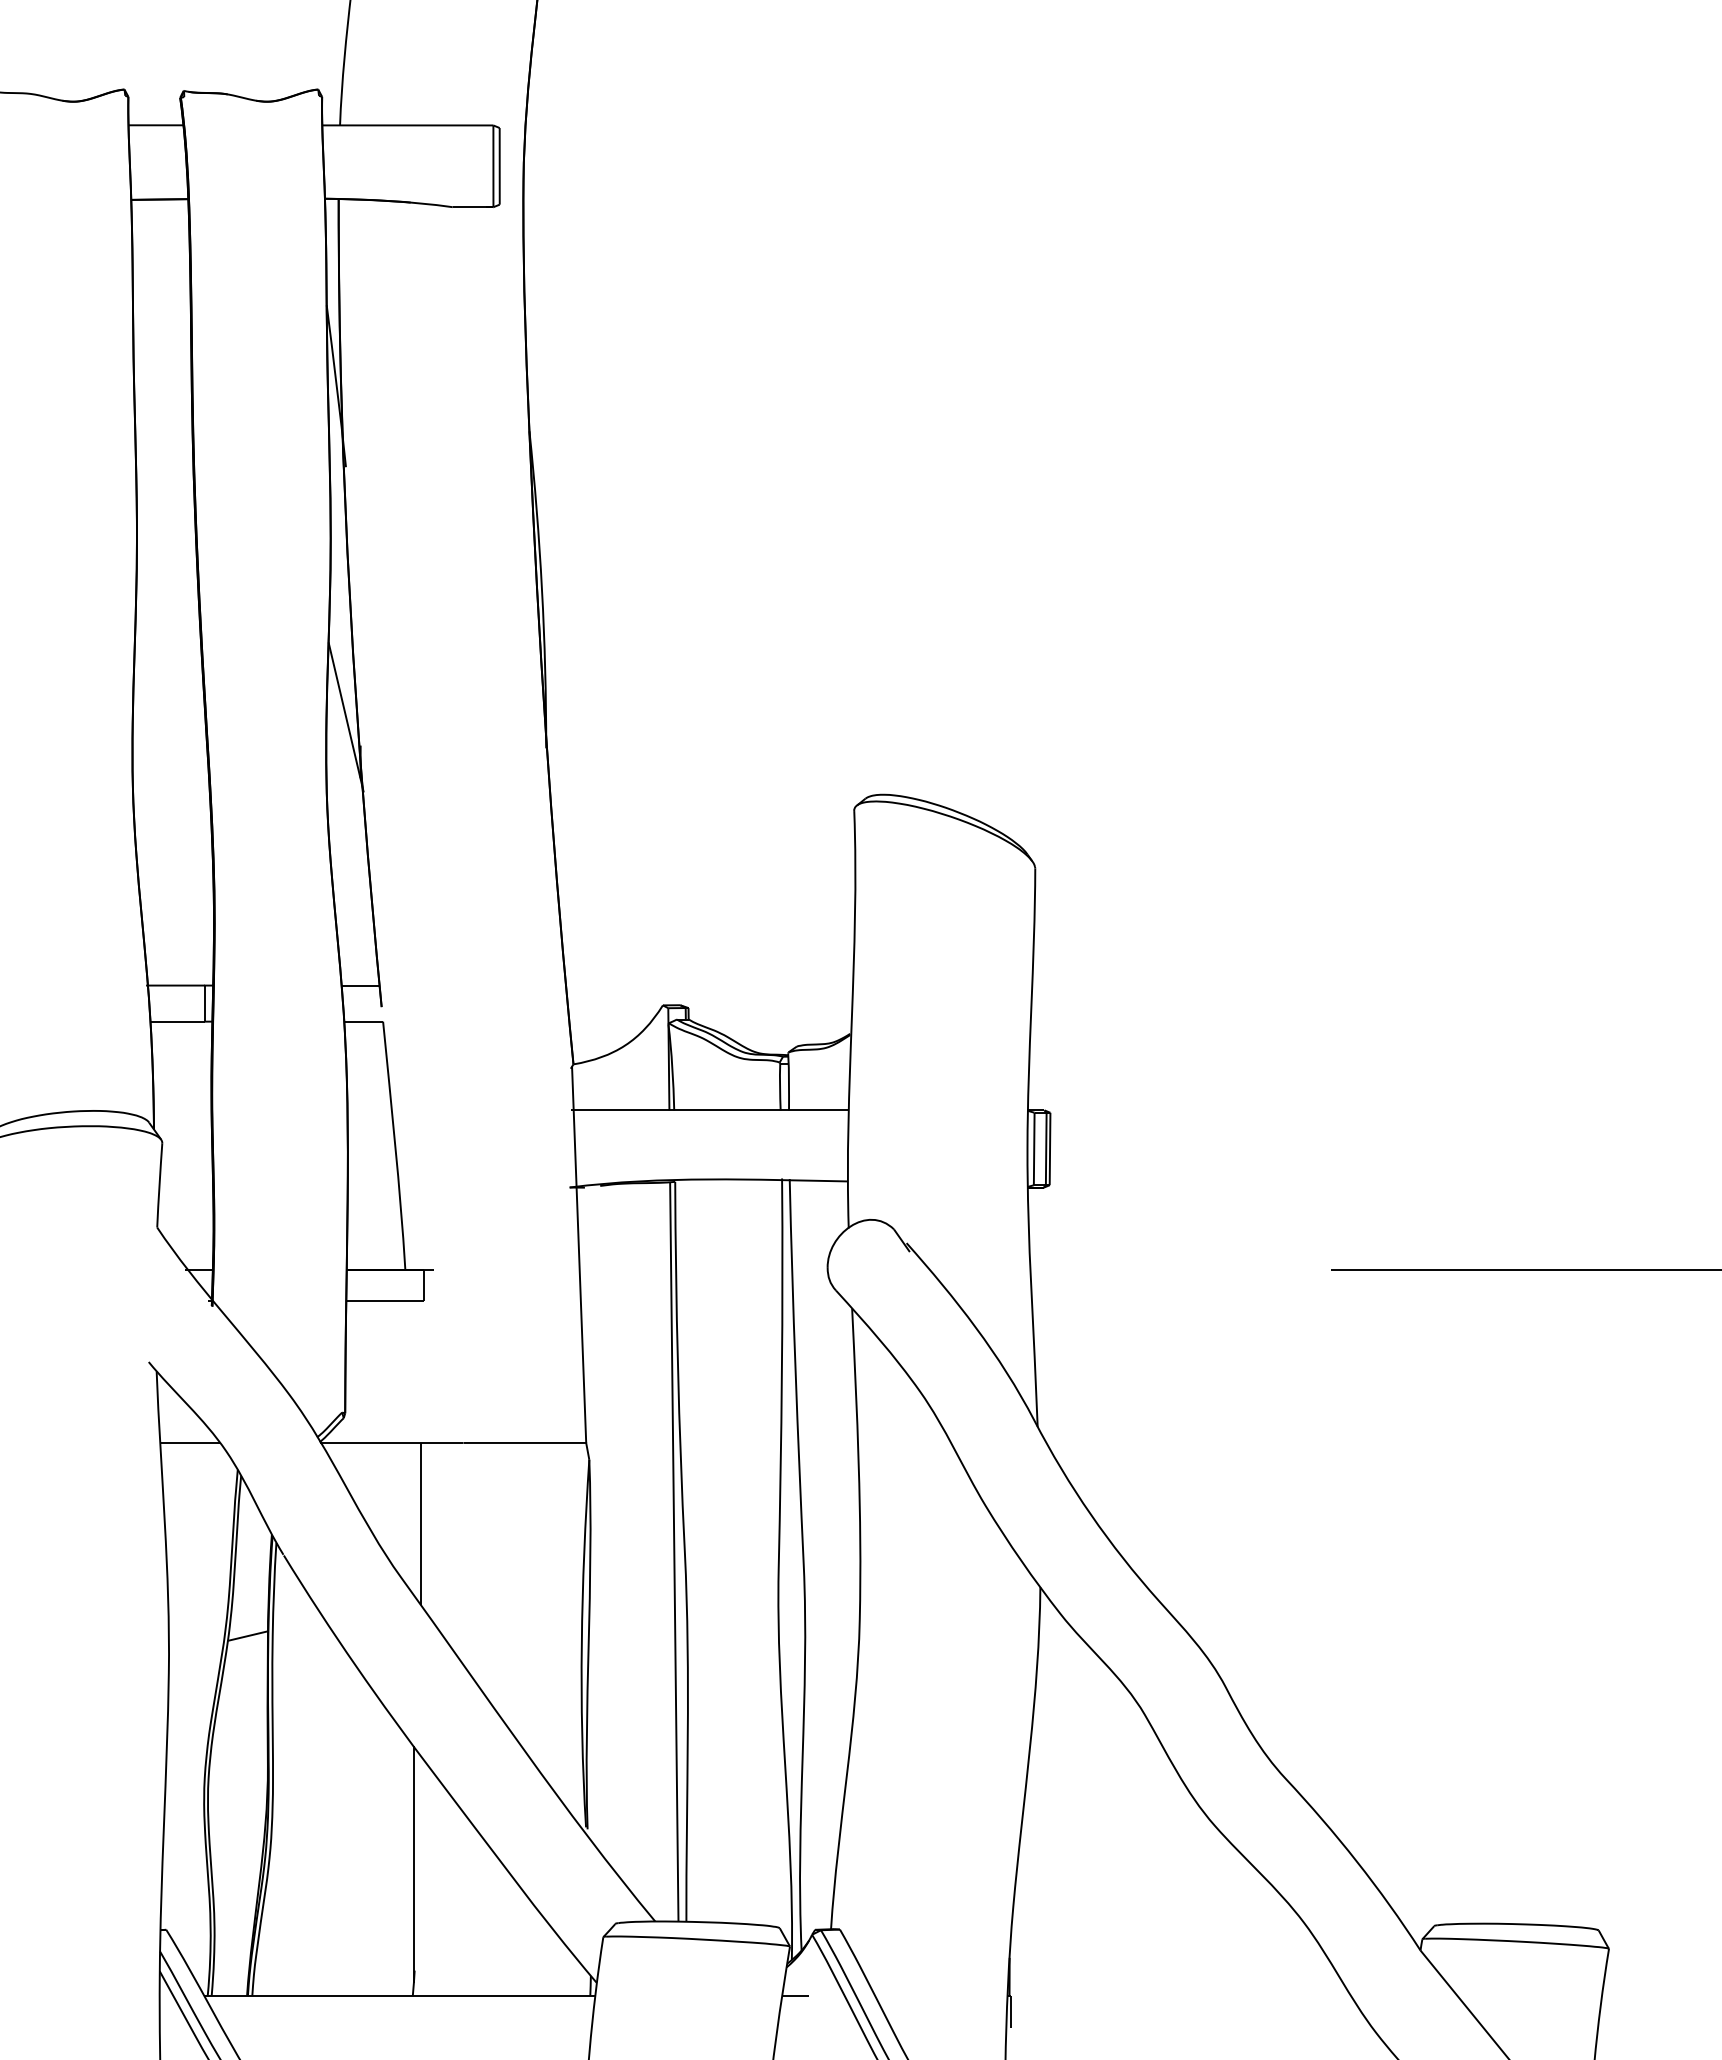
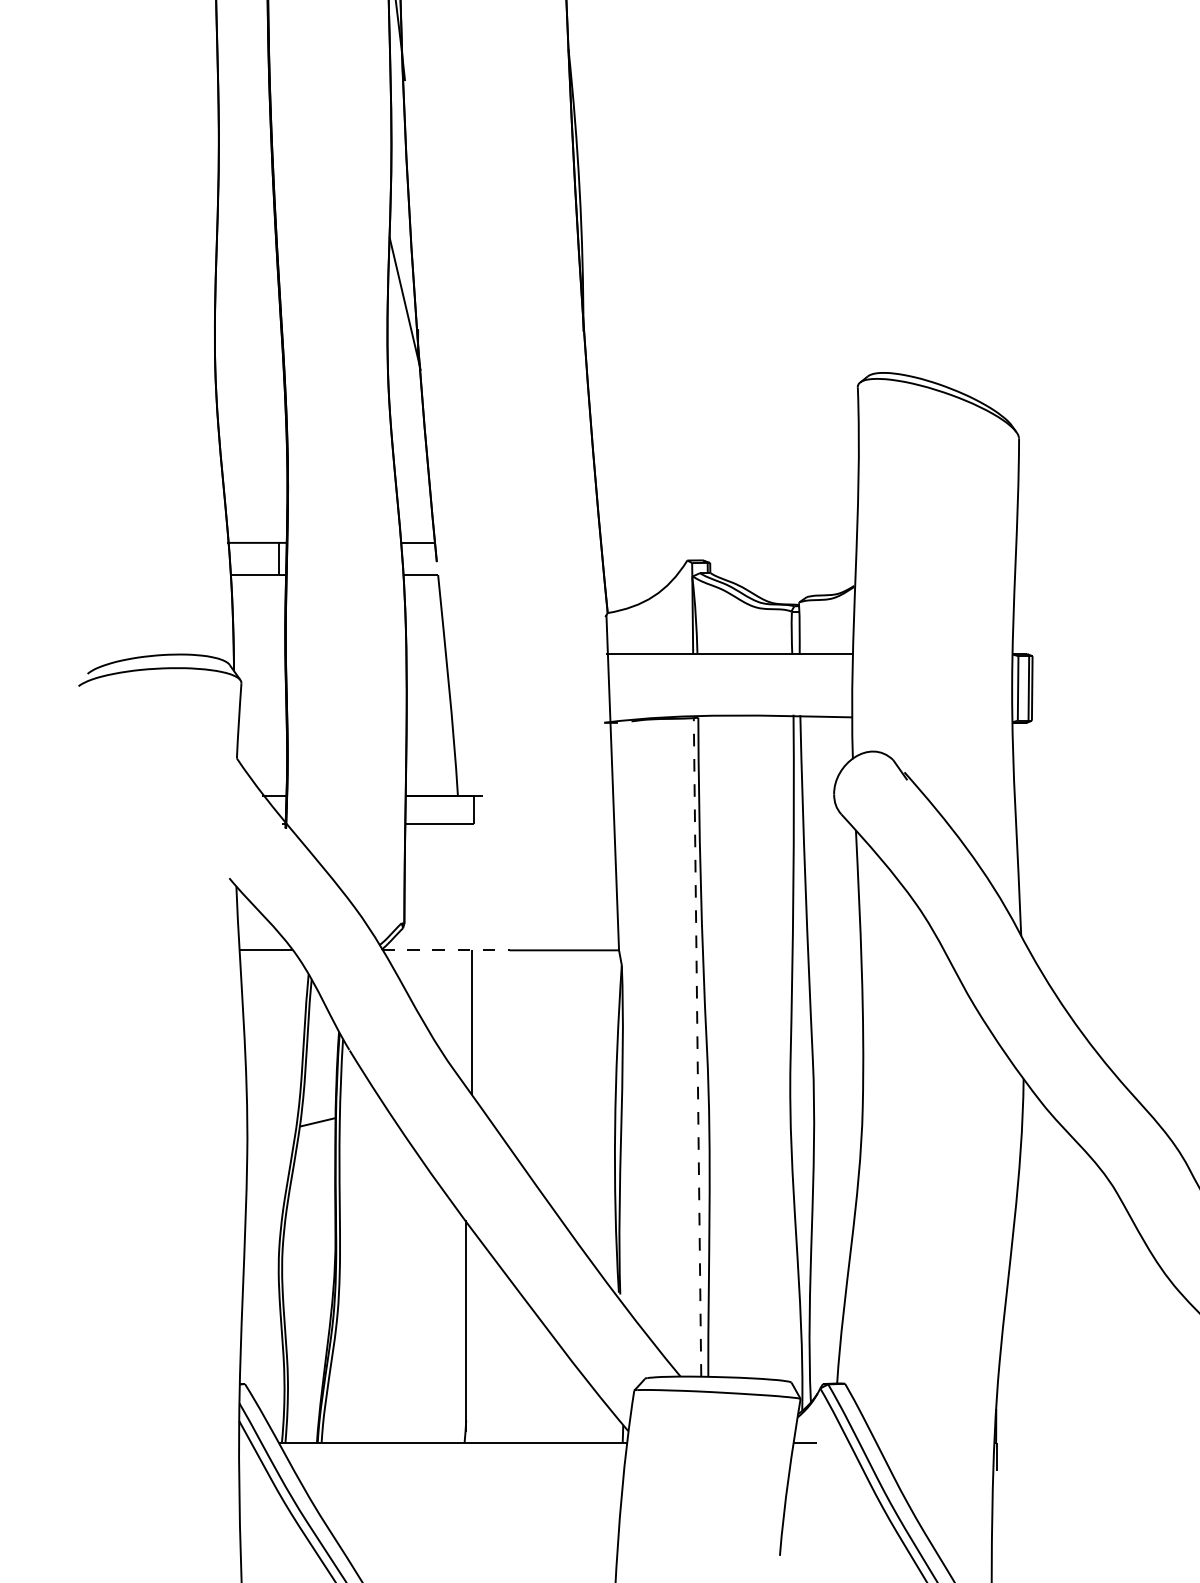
line: (391, 1442) -> (445, 949), solid -> dashed
line: (674, 1551) -> (697, 1047), solid -> dashed

